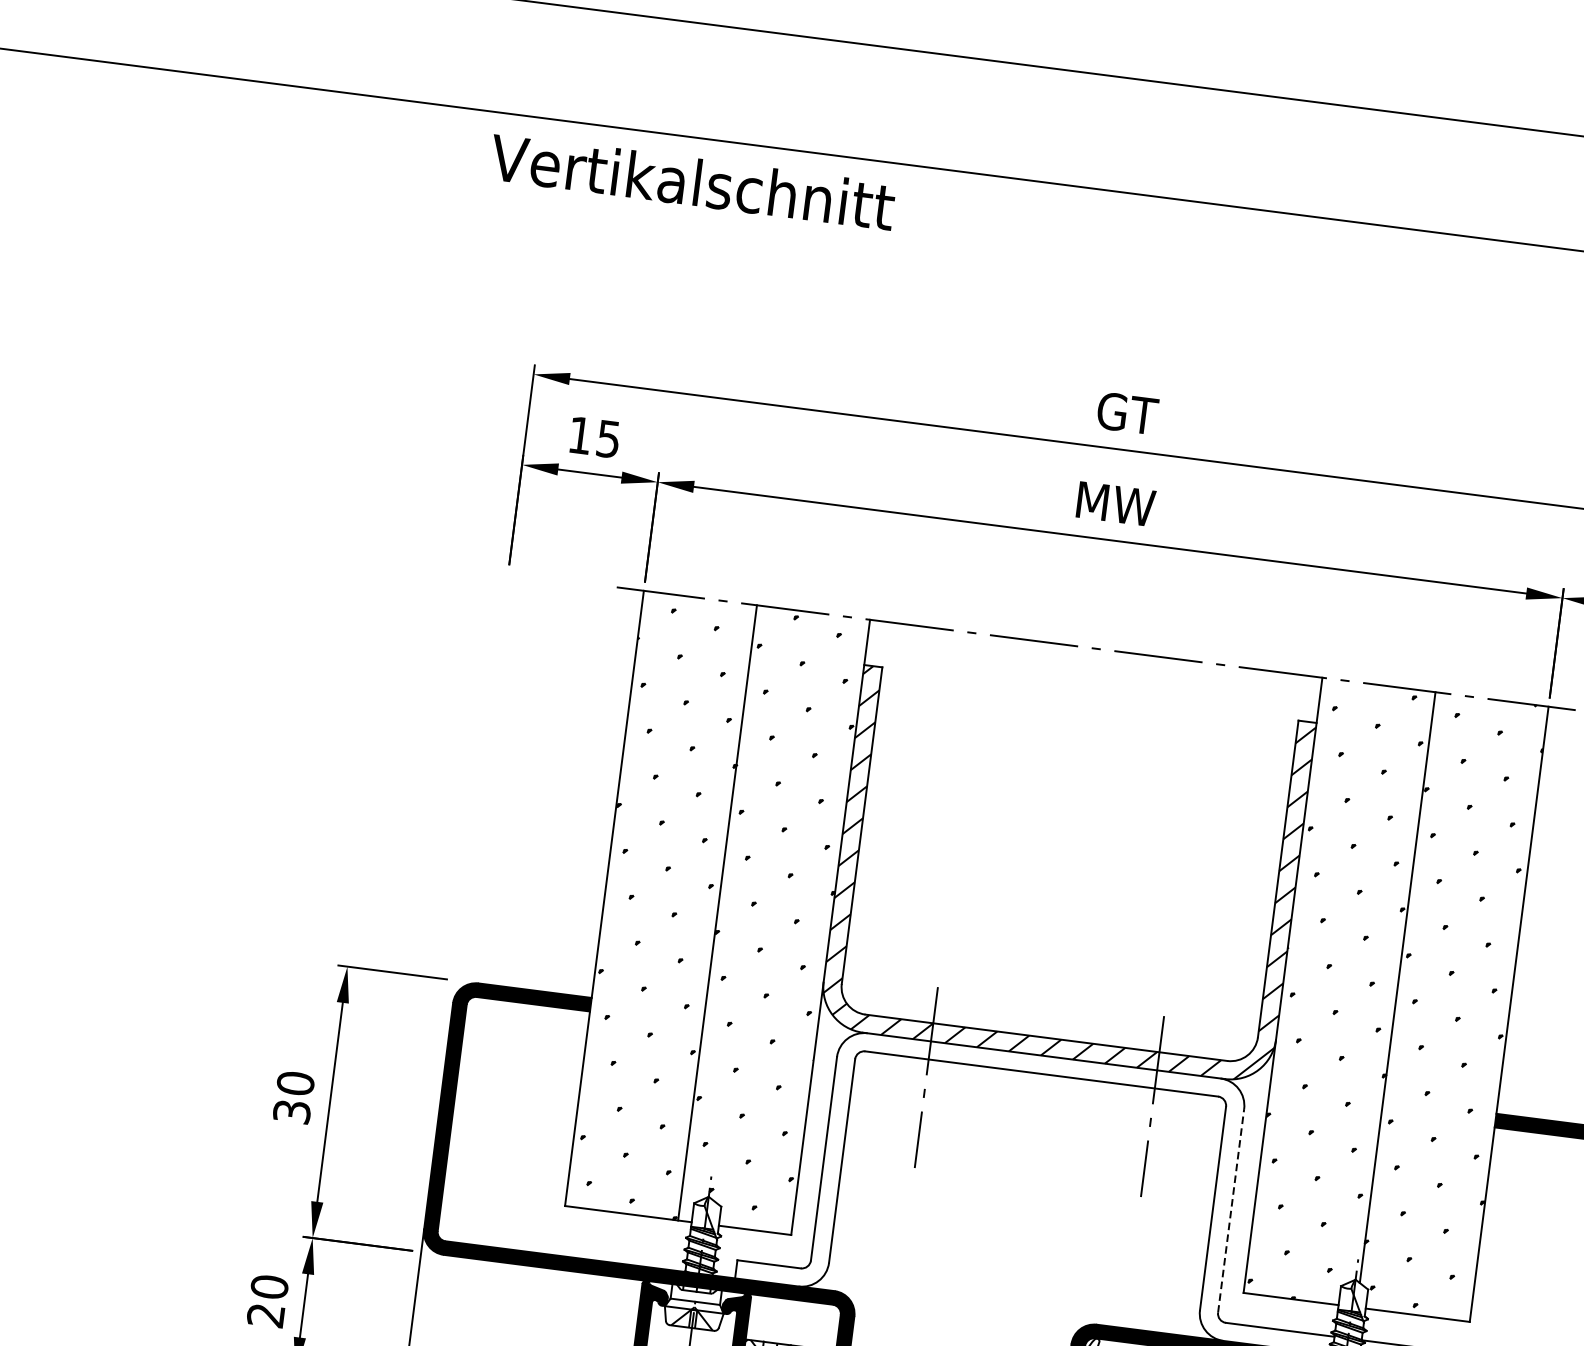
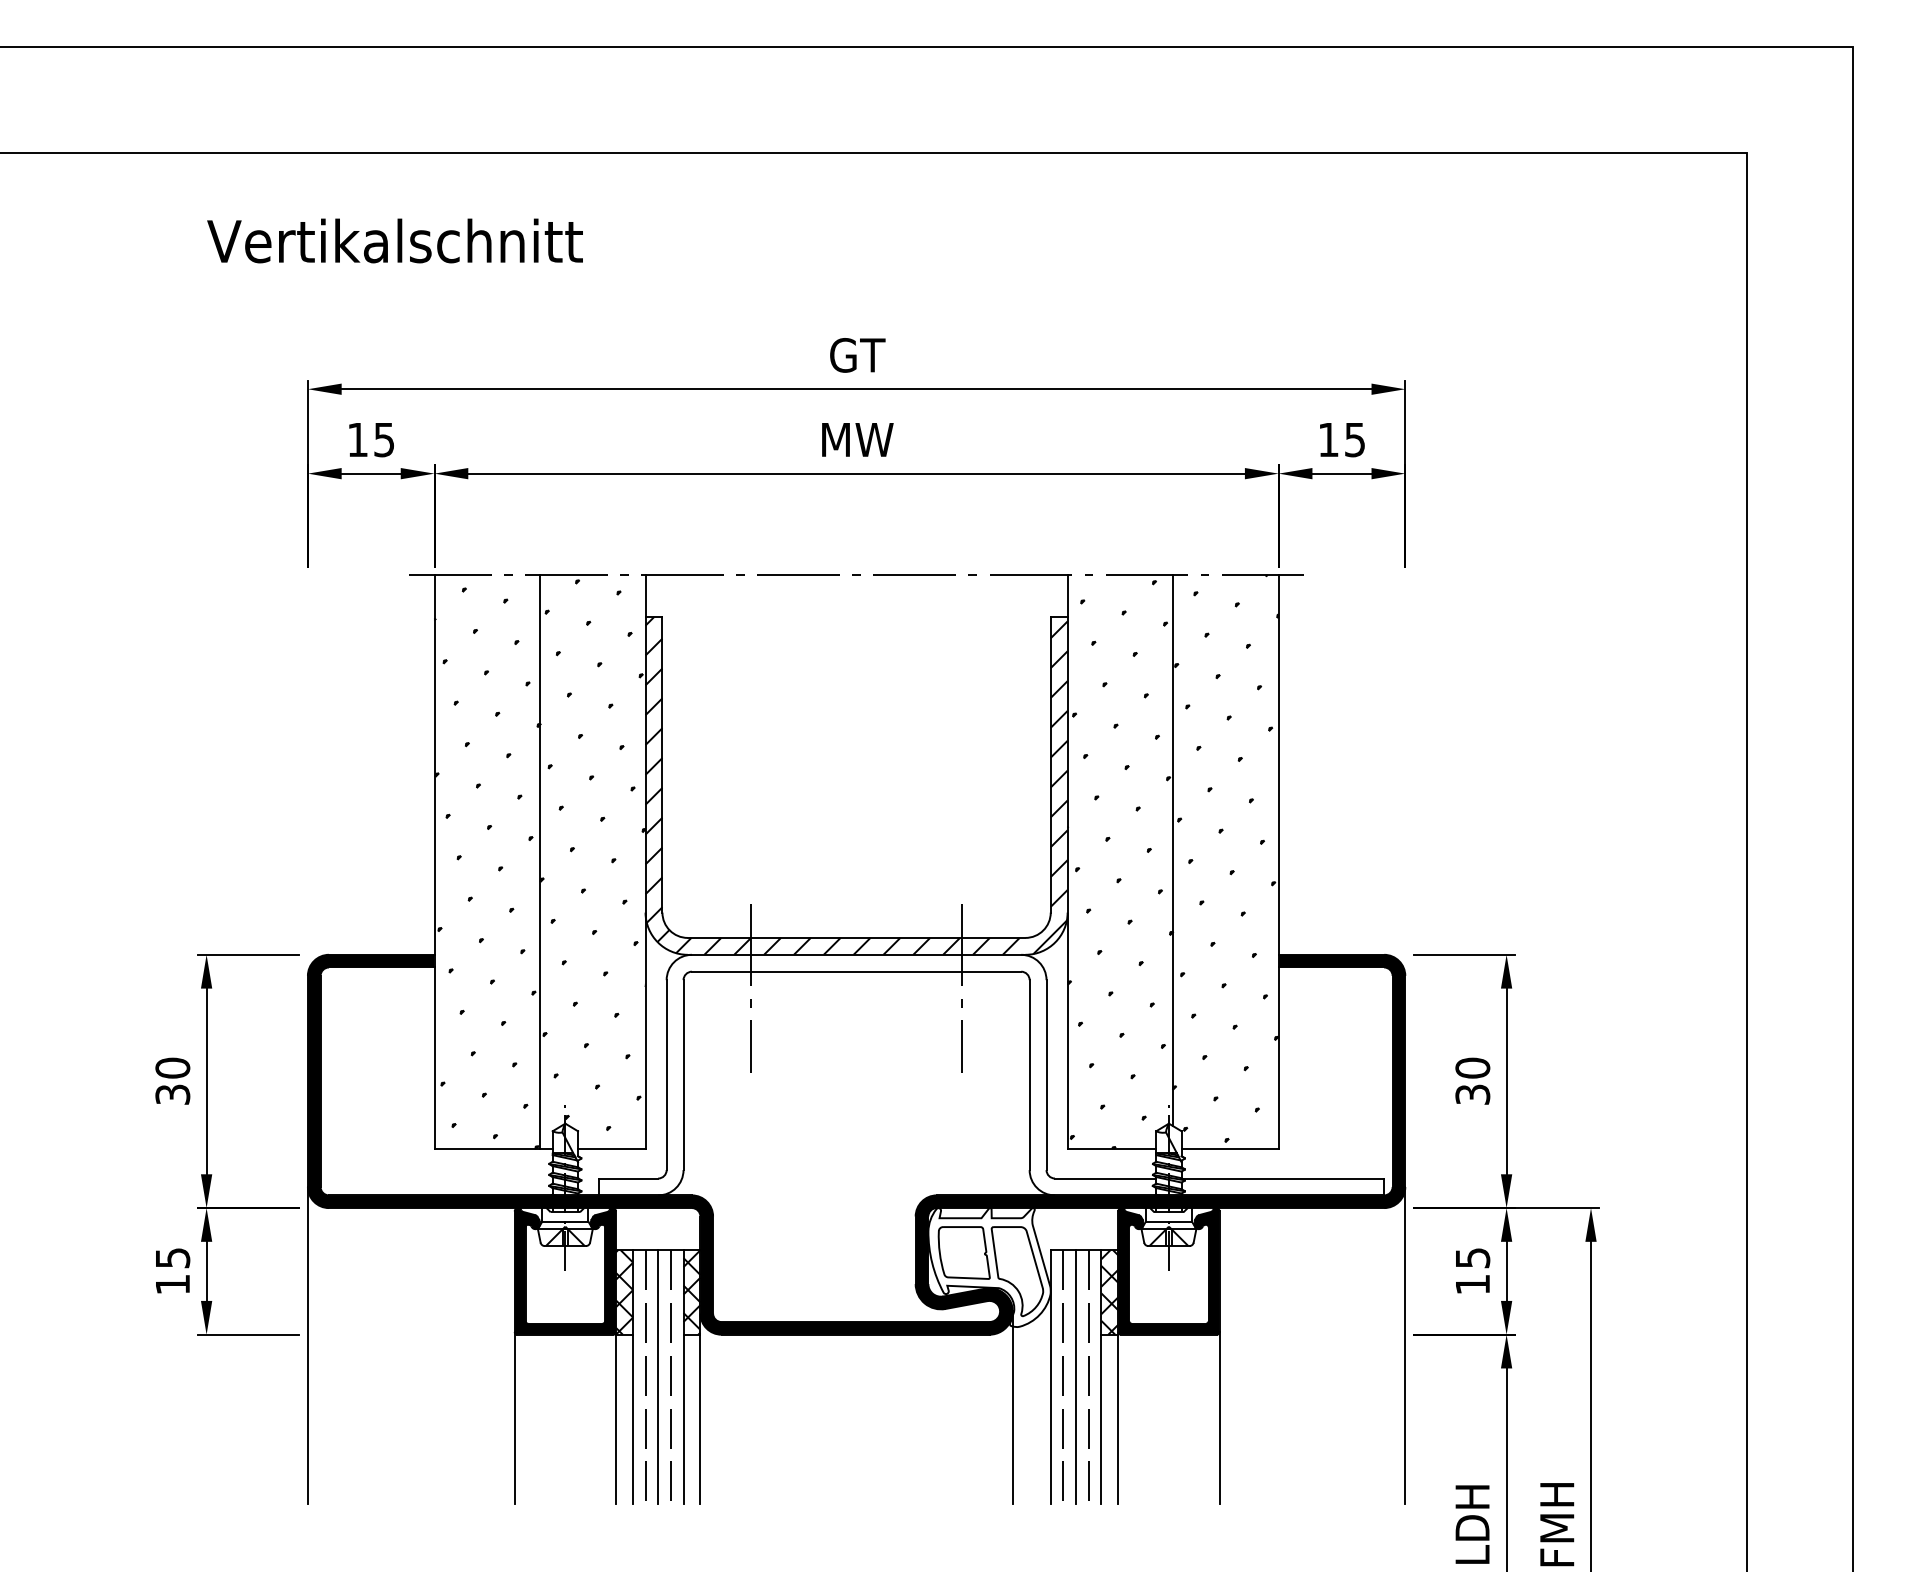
text: (691, 181) -> (394, 240), moved
line: (1231, 1211) -> (1046, 1075), dashed -> solid
text: (267, 1300) -> (172, 1270), 20 -> 15

